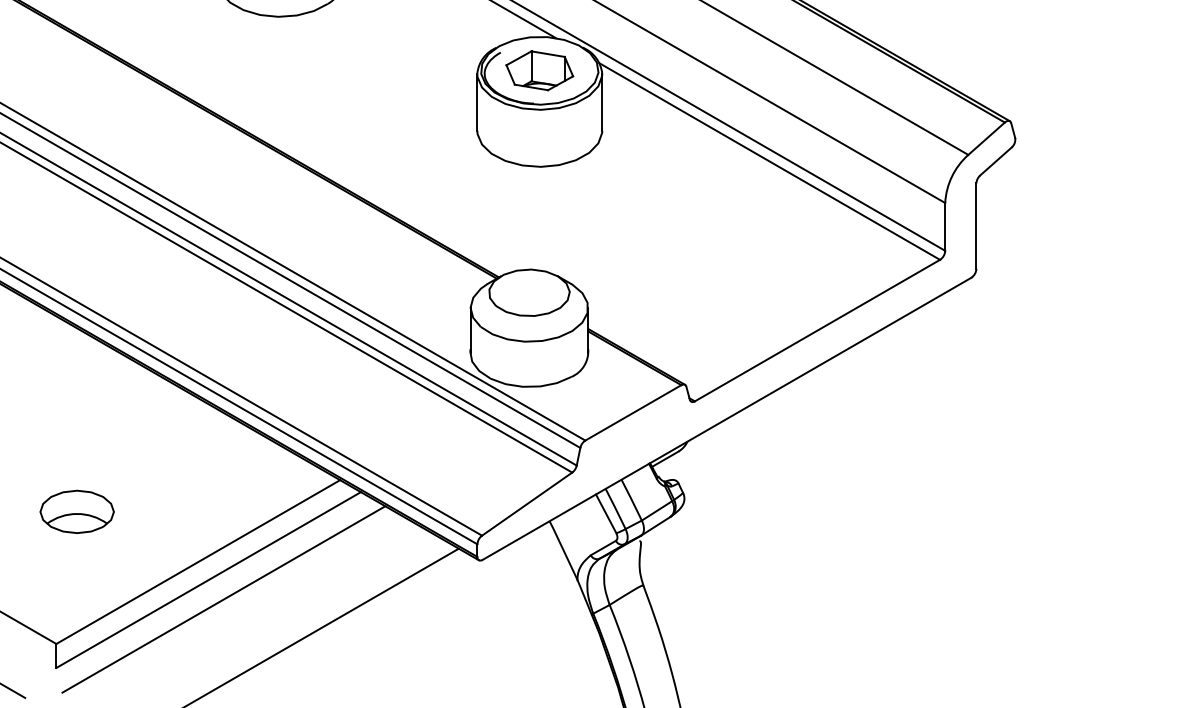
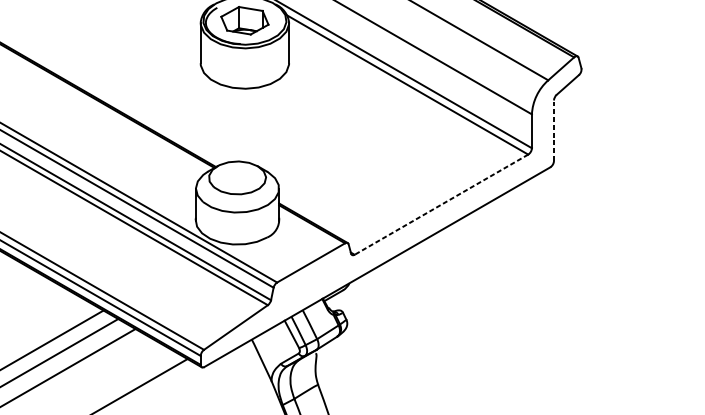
line: (976, 226) -> (554, 130), solid -> dashed
line: (817, 330) -> (441, 204), solid -> dashed

